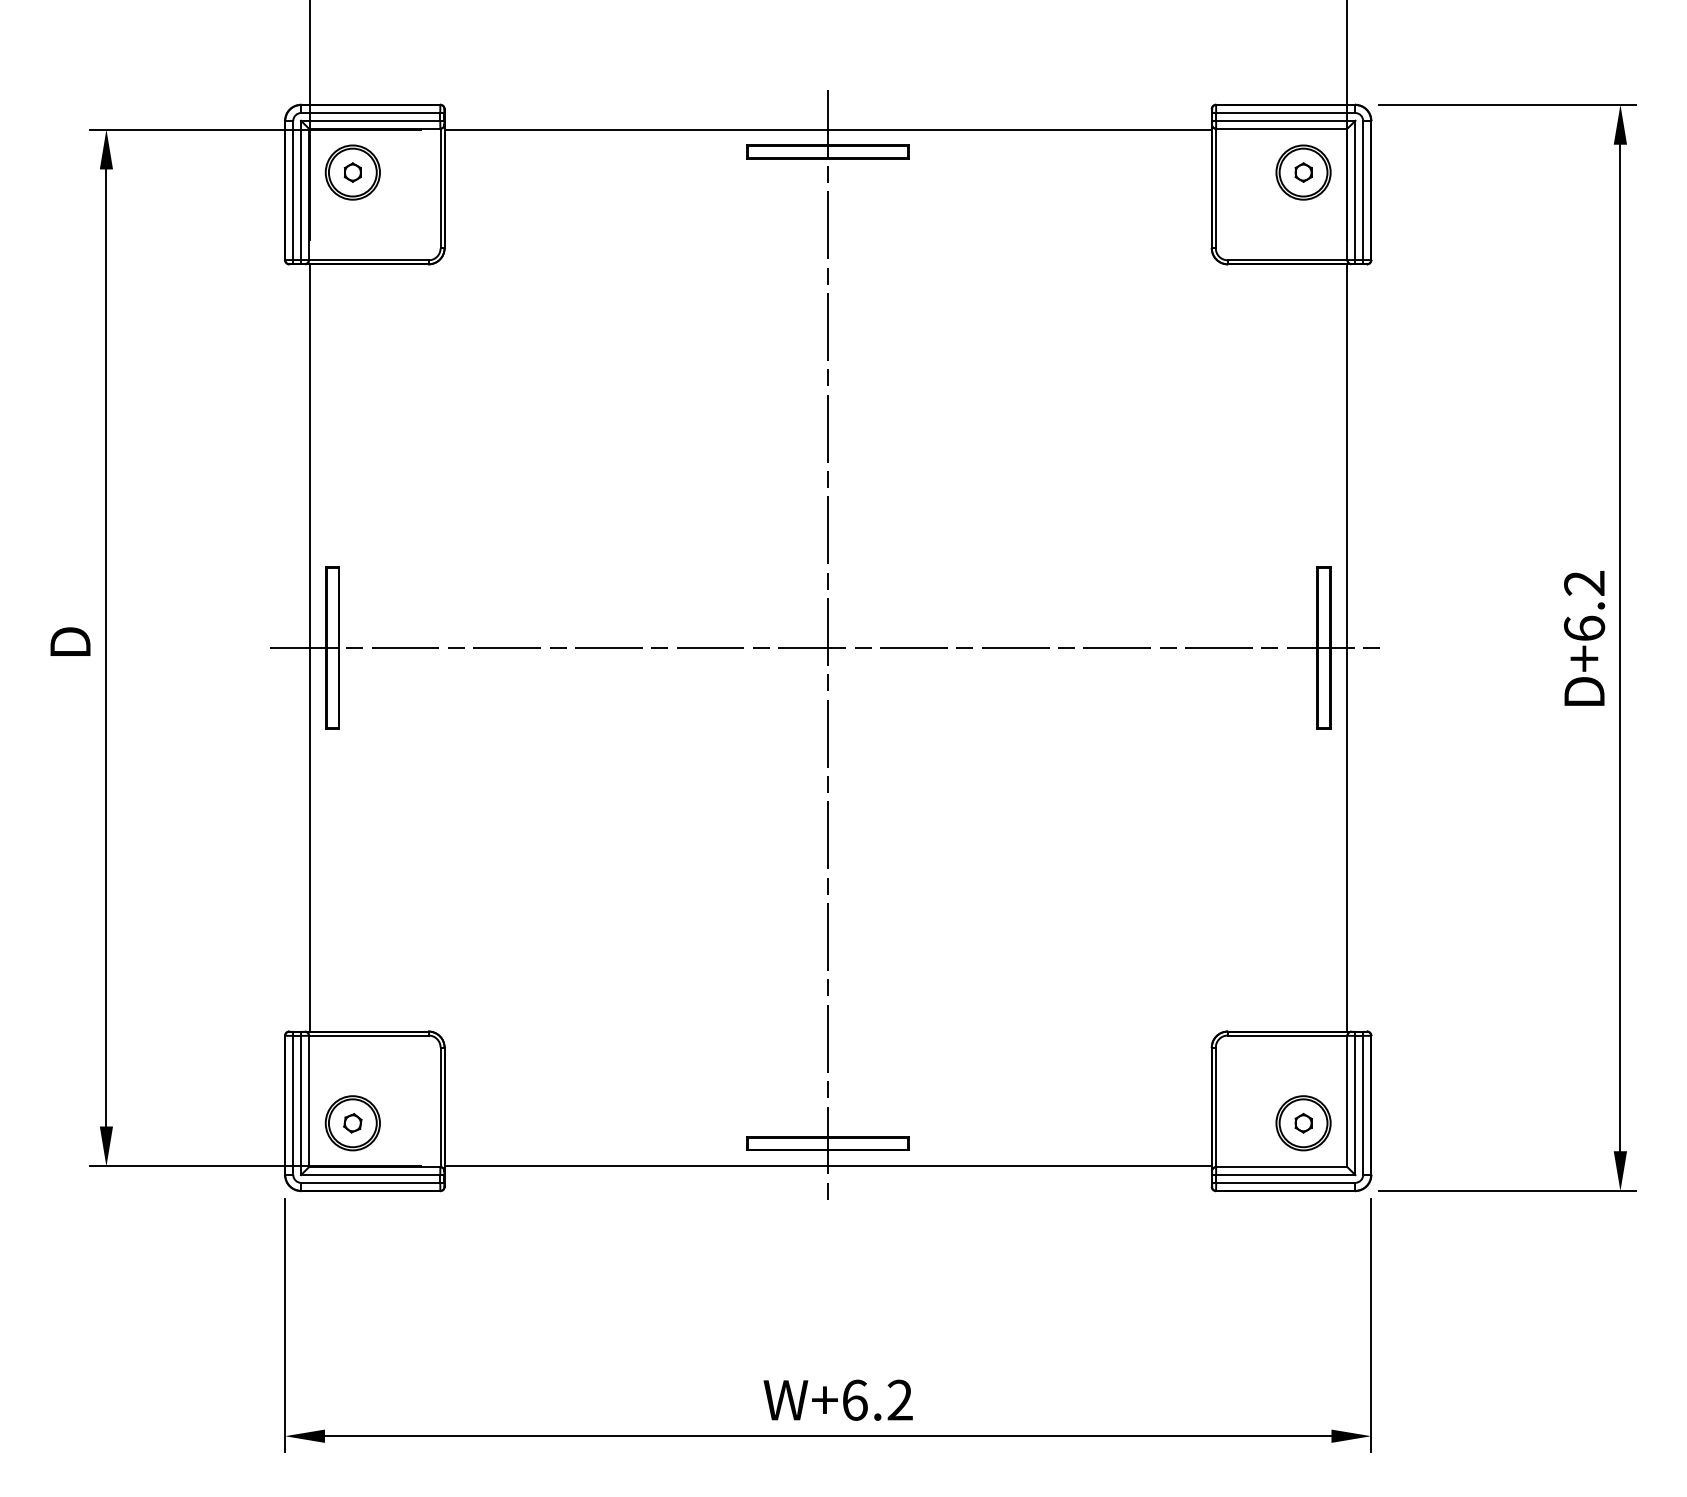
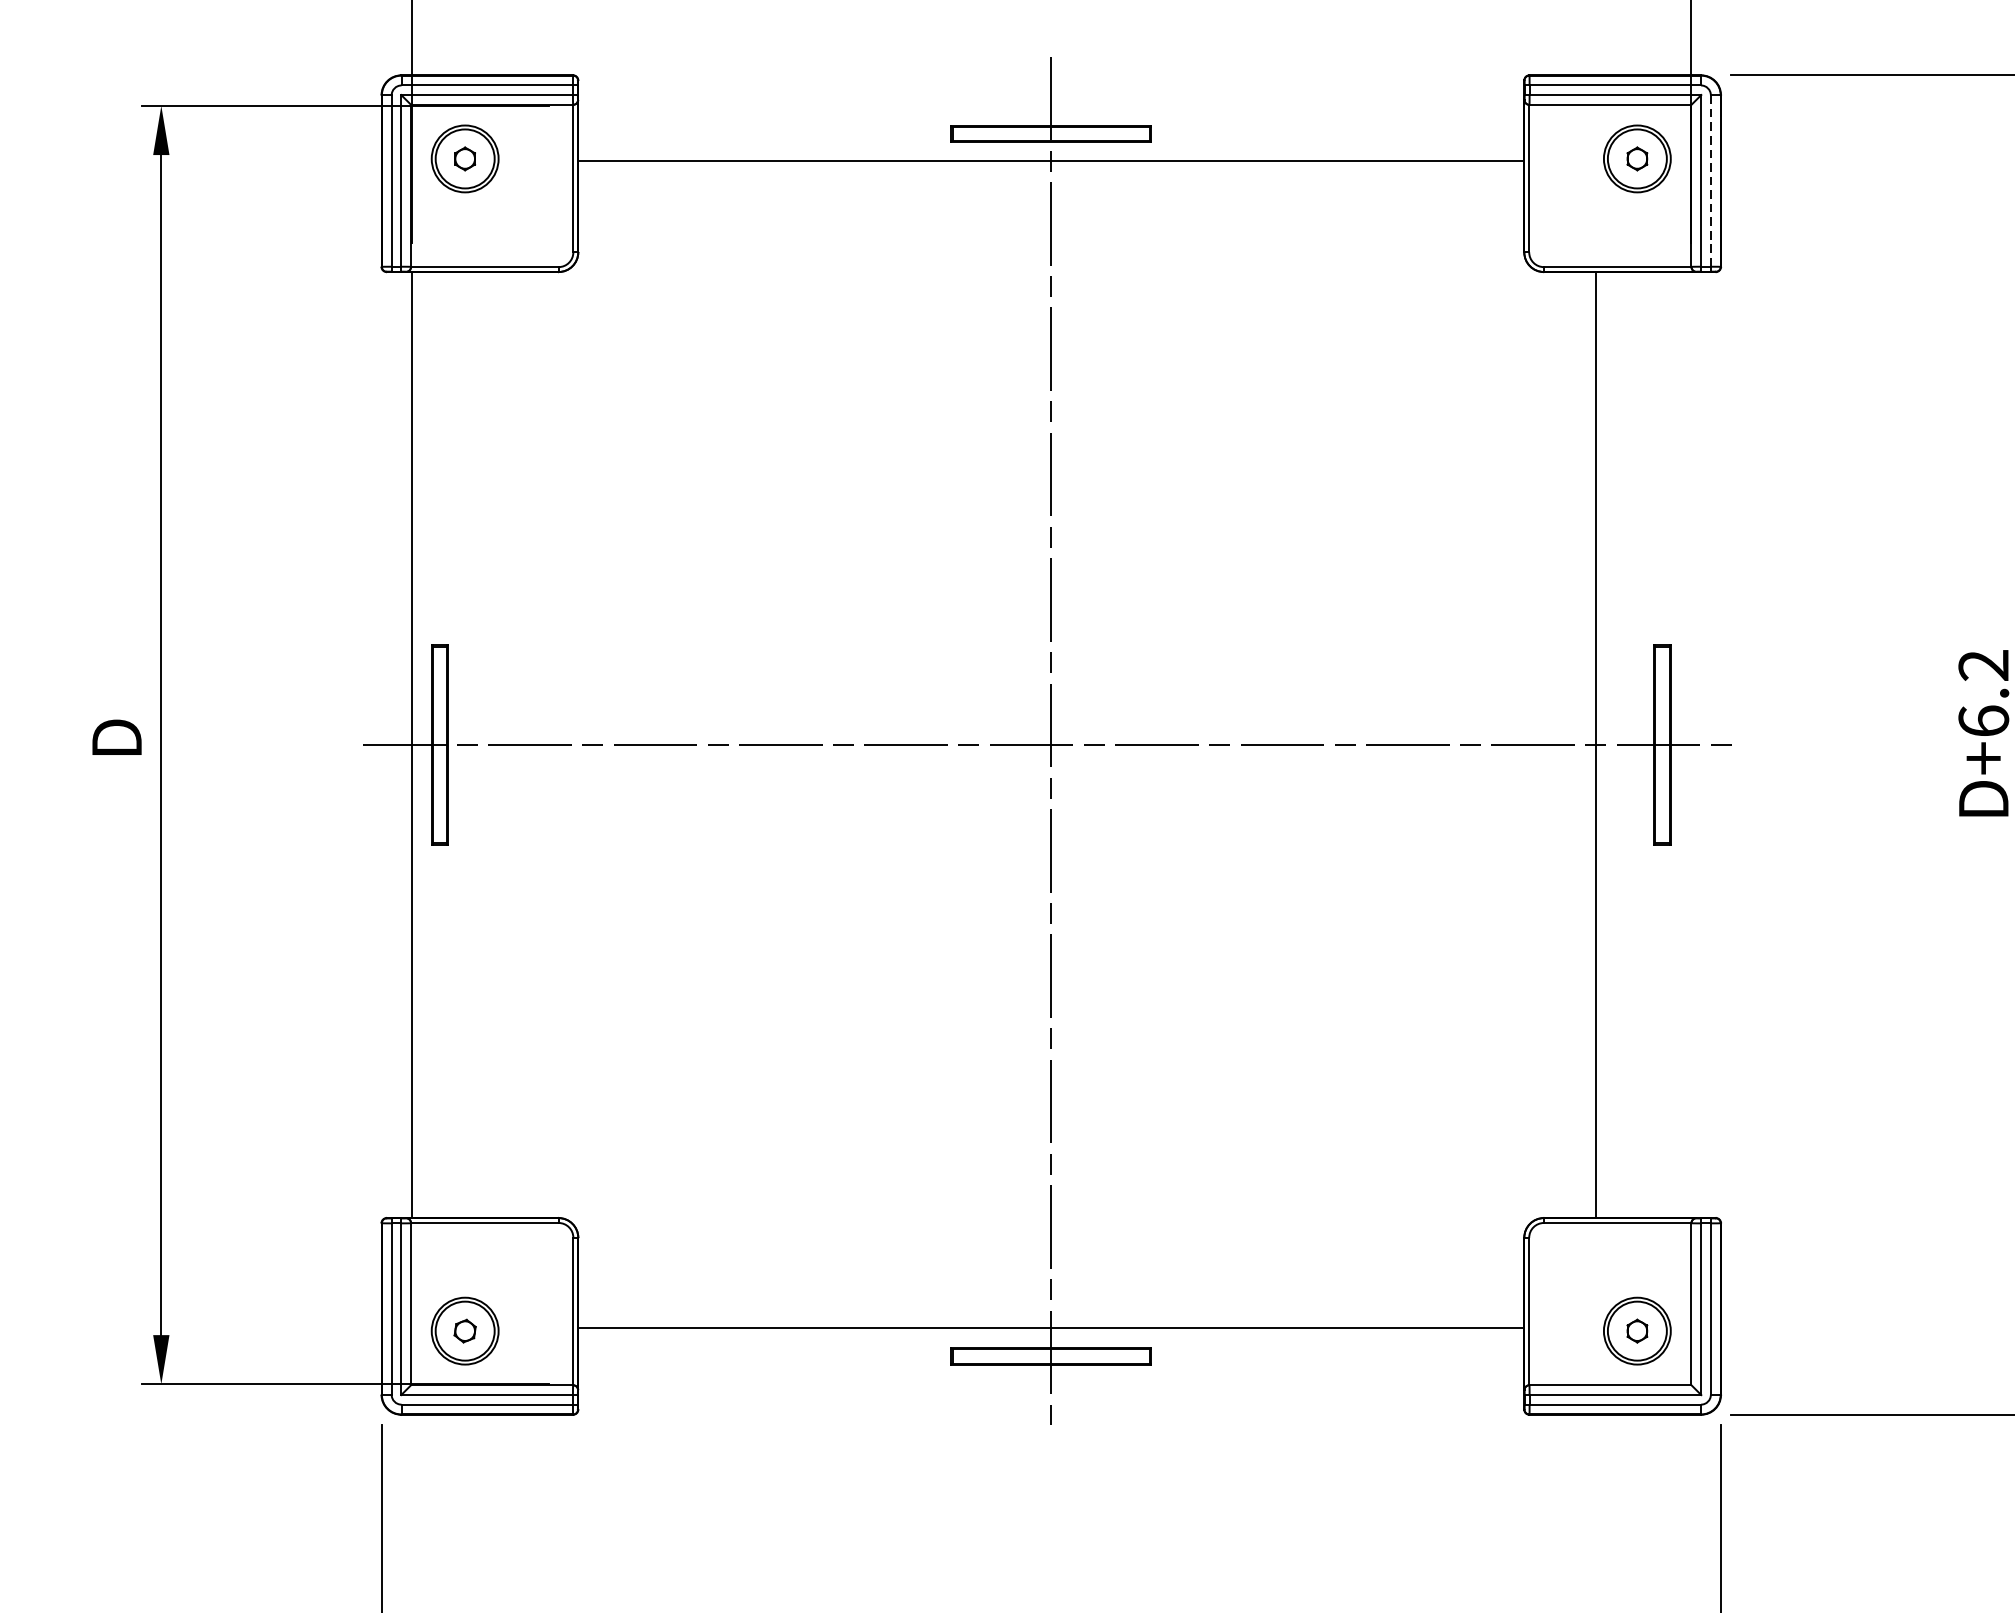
line: (827, 129) -> (1050, 161), moved
line: (1363, 190) -> (1711, 181), solid -> dashed
line: (1346, 647) -> (1595, 744), moved
line: (827, 1166) -> (1050, 1327), moved

